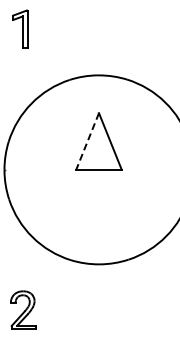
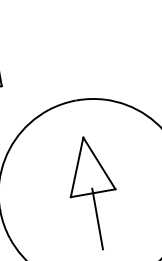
line: (87, 141) -> (76, 167), dashed -> solid
line: (98, 195) -> (97, 218), added

